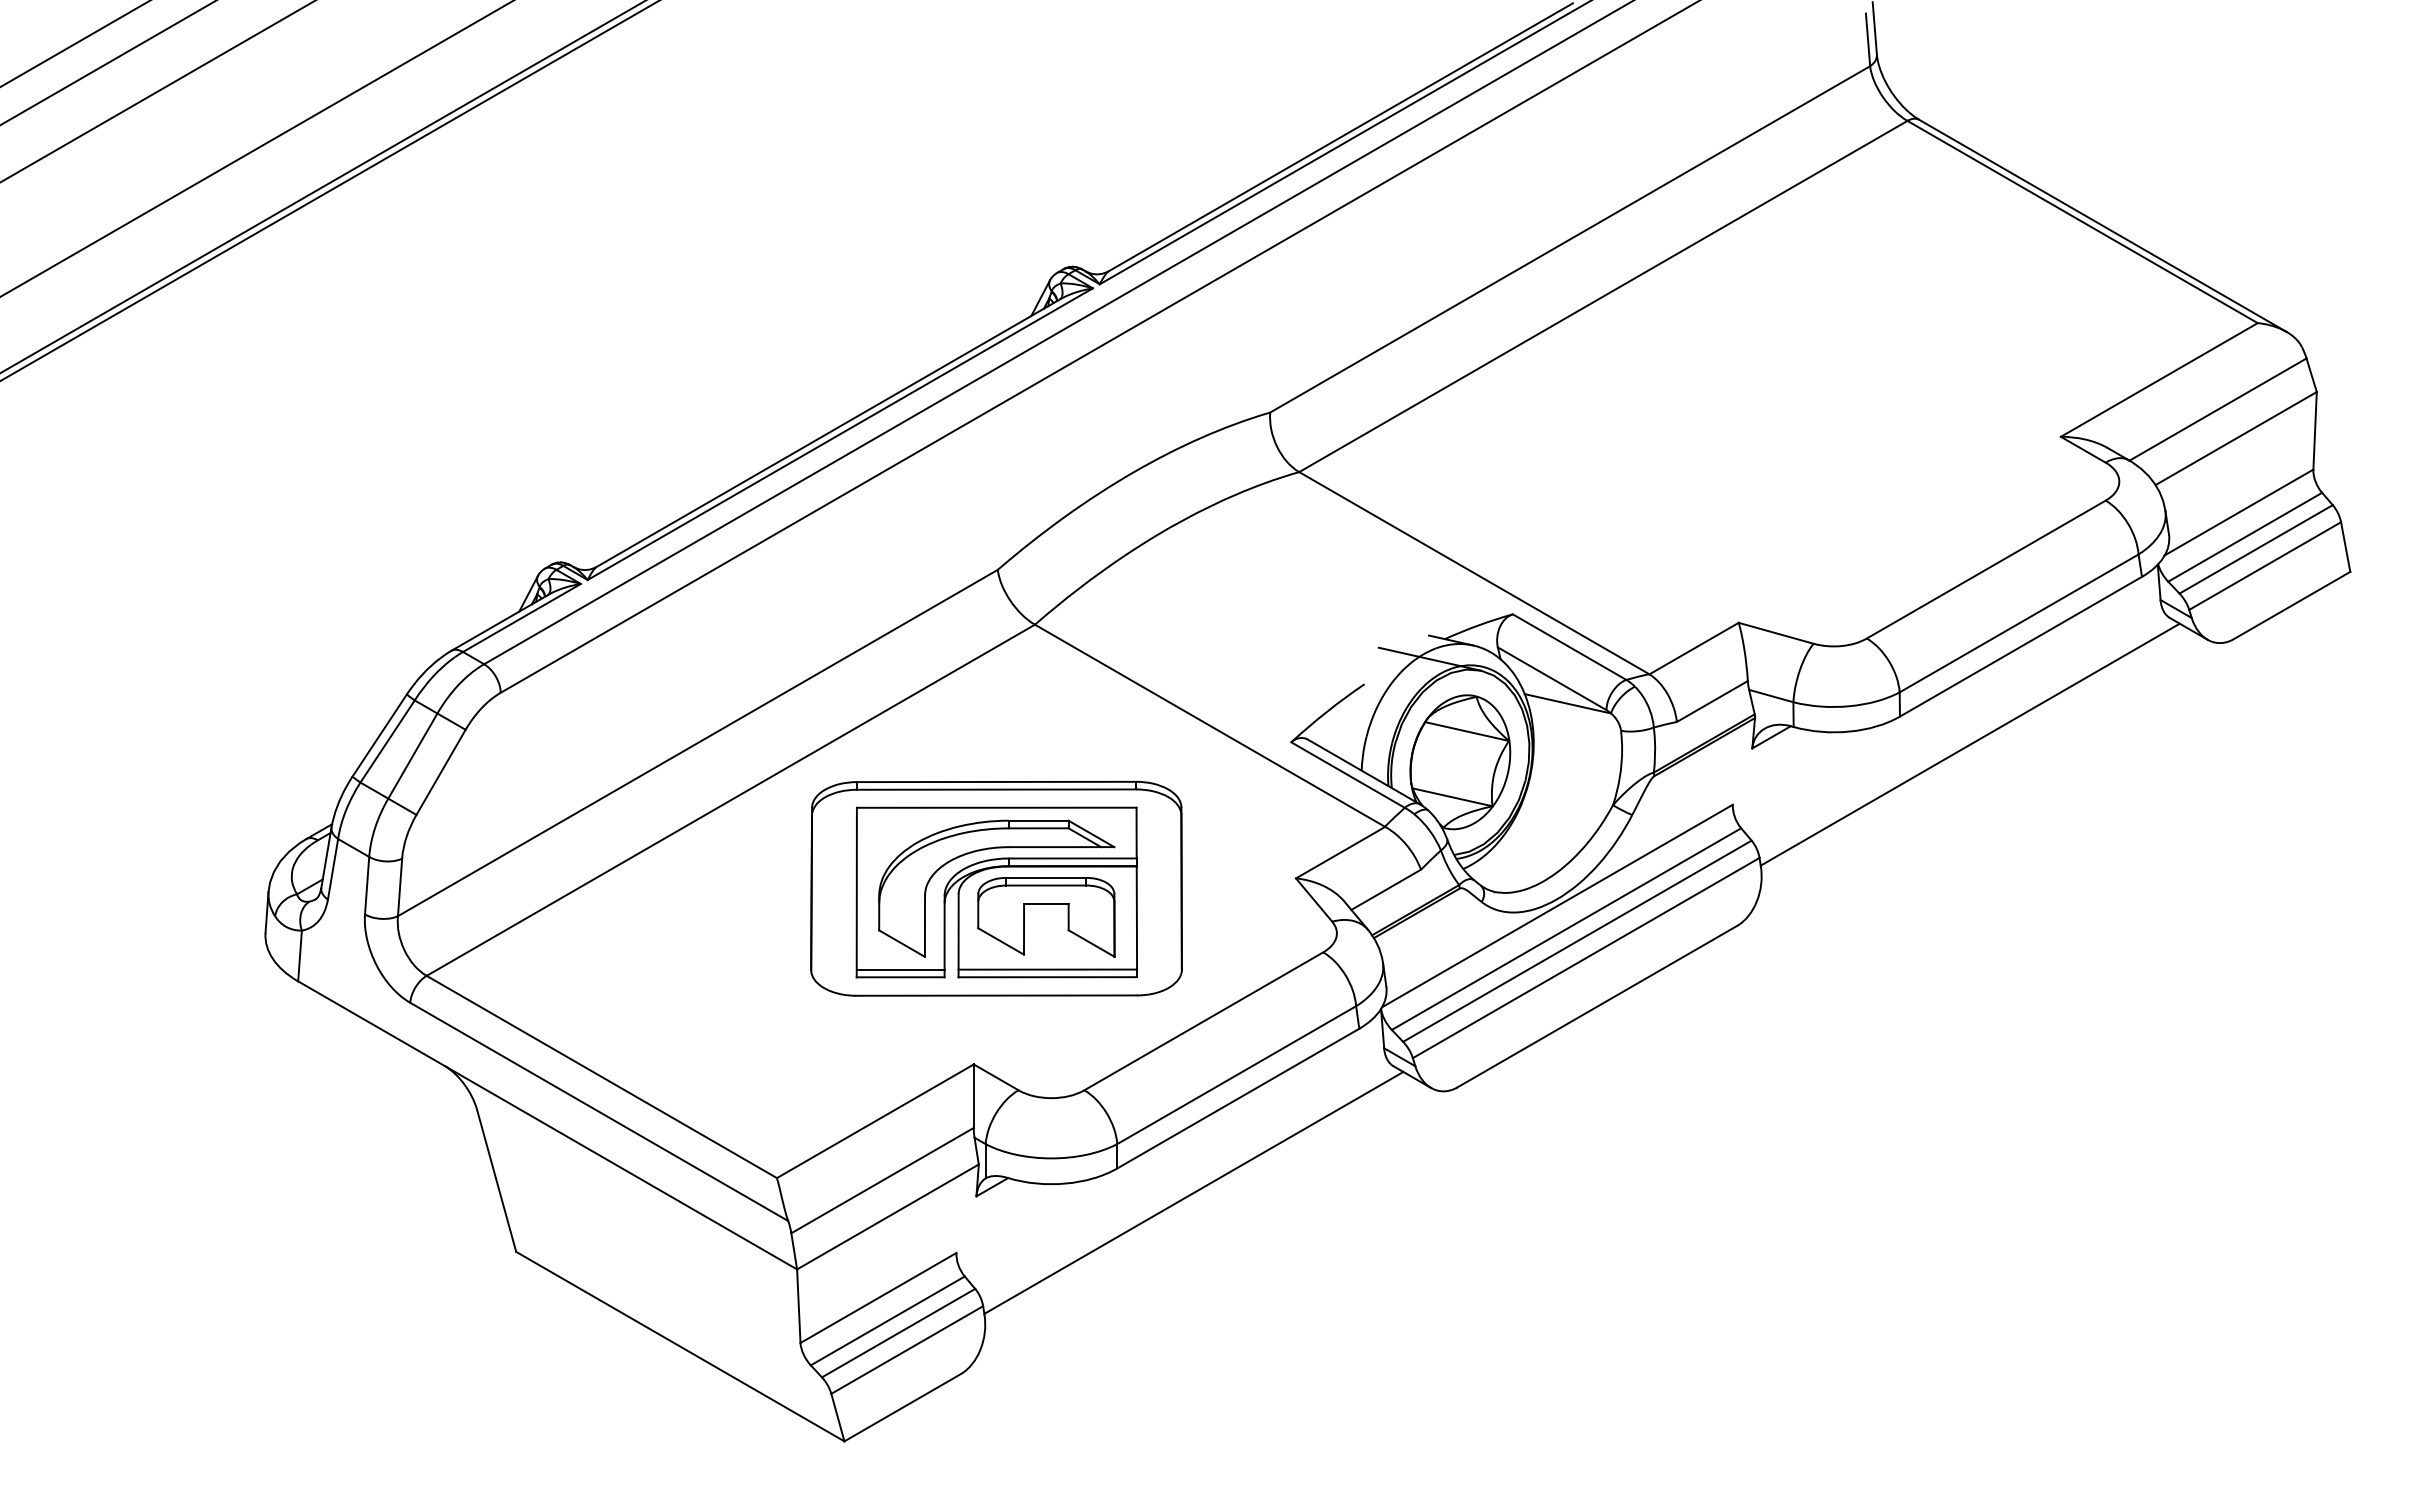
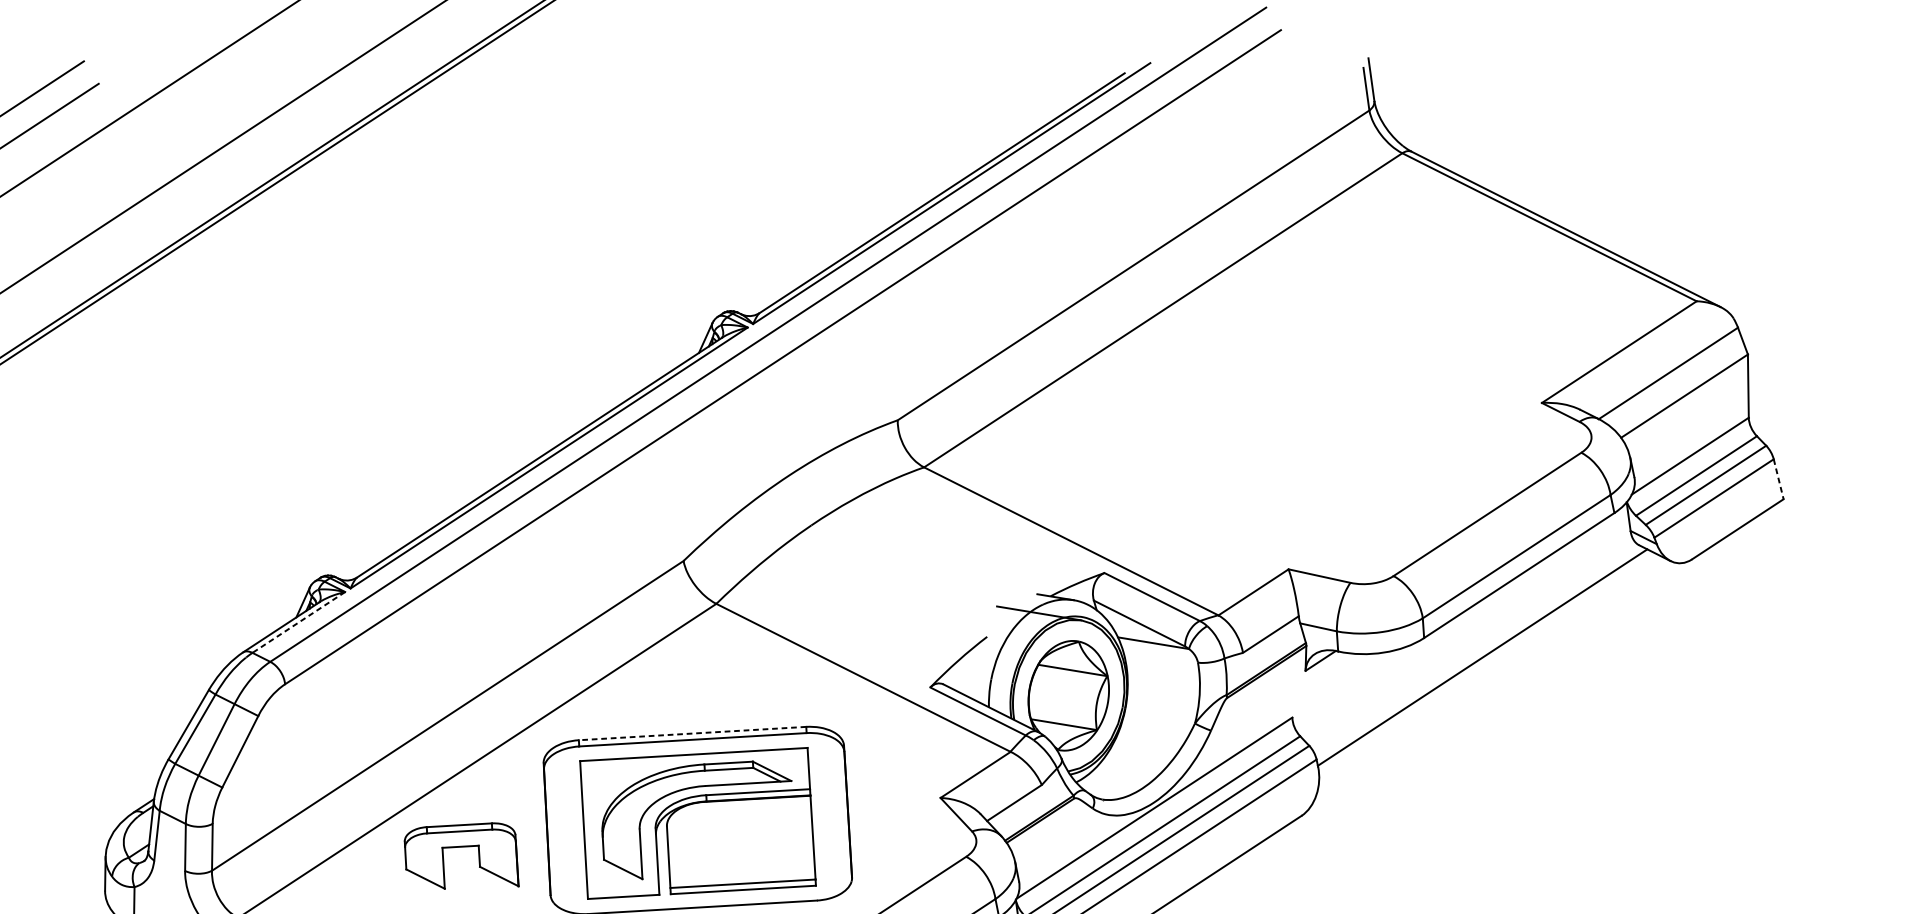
line: (2345, 547) -> (1778, 479), solid -> dashed
line: (521, 618) -> (298, 622), solid -> dashed
line: (996, 781) -> (692, 733), solid -> dashed
part: (1046, 904) -> (460, 846), moved
line: (900, 969) -> (623, 890), removed

